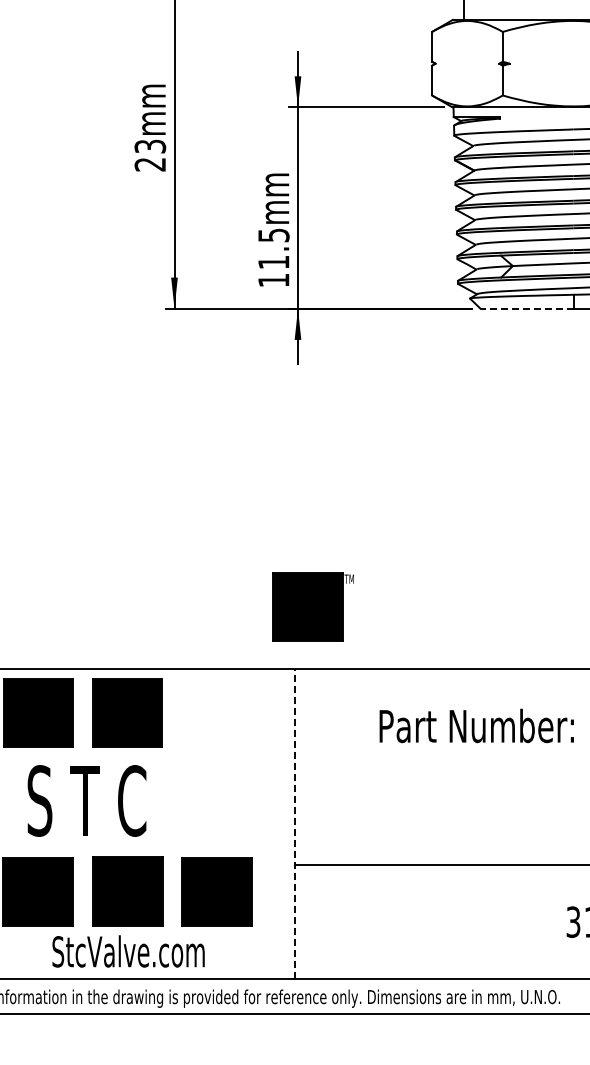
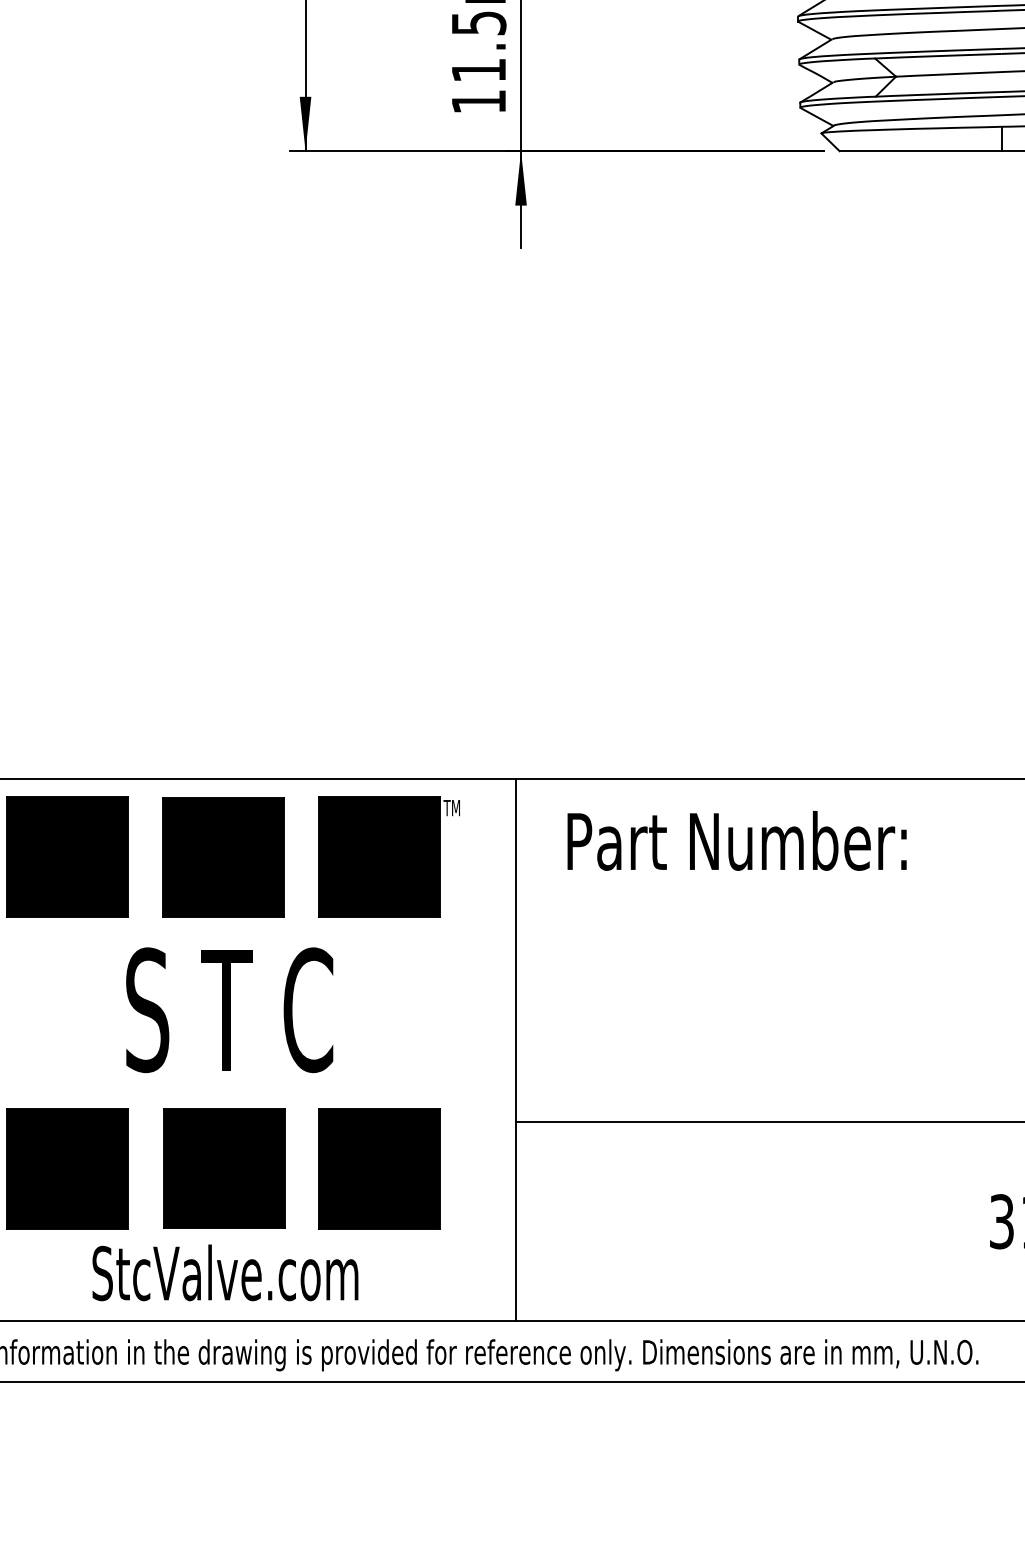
line: (526, 308) -> (919, 150), dashed -> solid
part: (312, 606) -> (387, 855), moved
text: (476, 725) -> (736, 840), moved
text: (86, 800) -> (228, 1009), moved
line: (295, 823) -> (516, 1049), dashed -> solid

